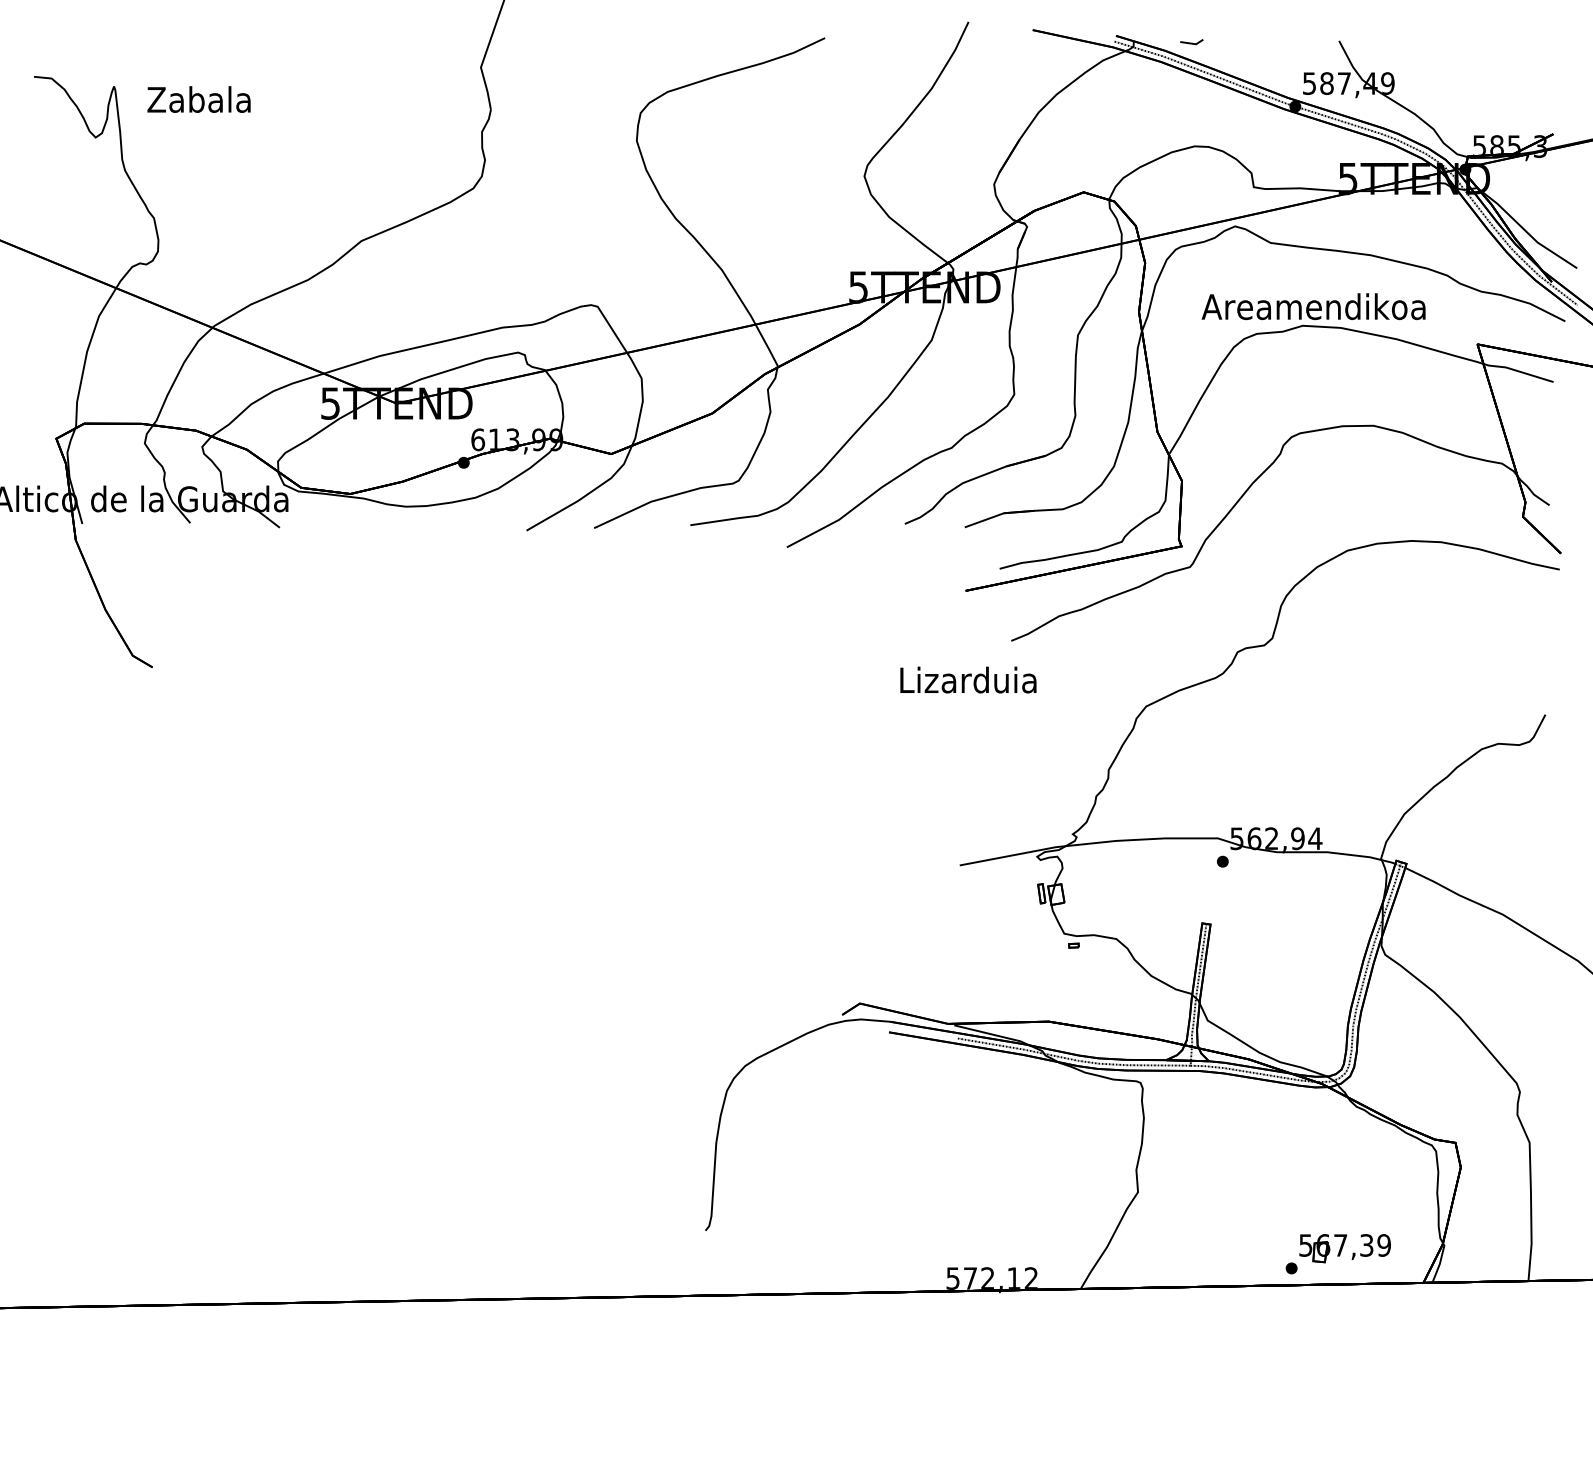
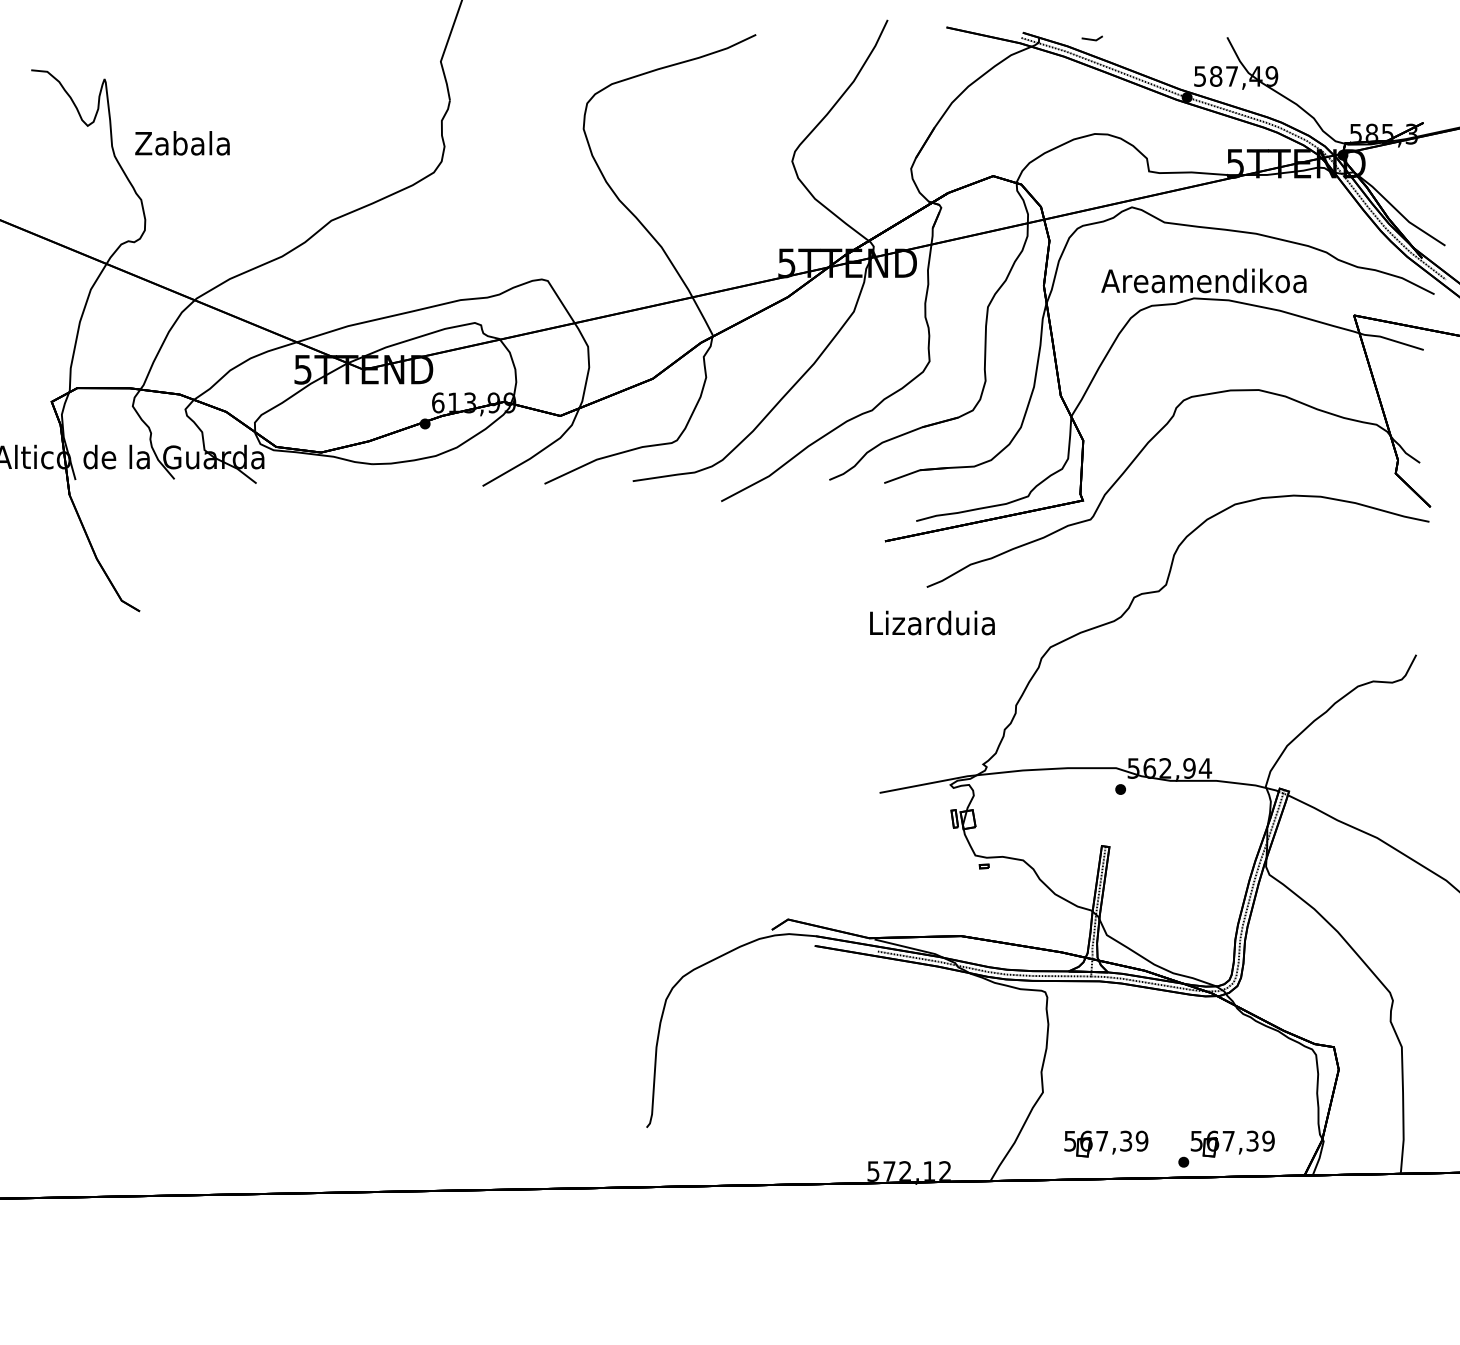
text: (198, 99) -> (181, 143), moved
text: (968, 679) -> (932, 622), moved
part: (1206, 1248) -> (1105, 1143), added

